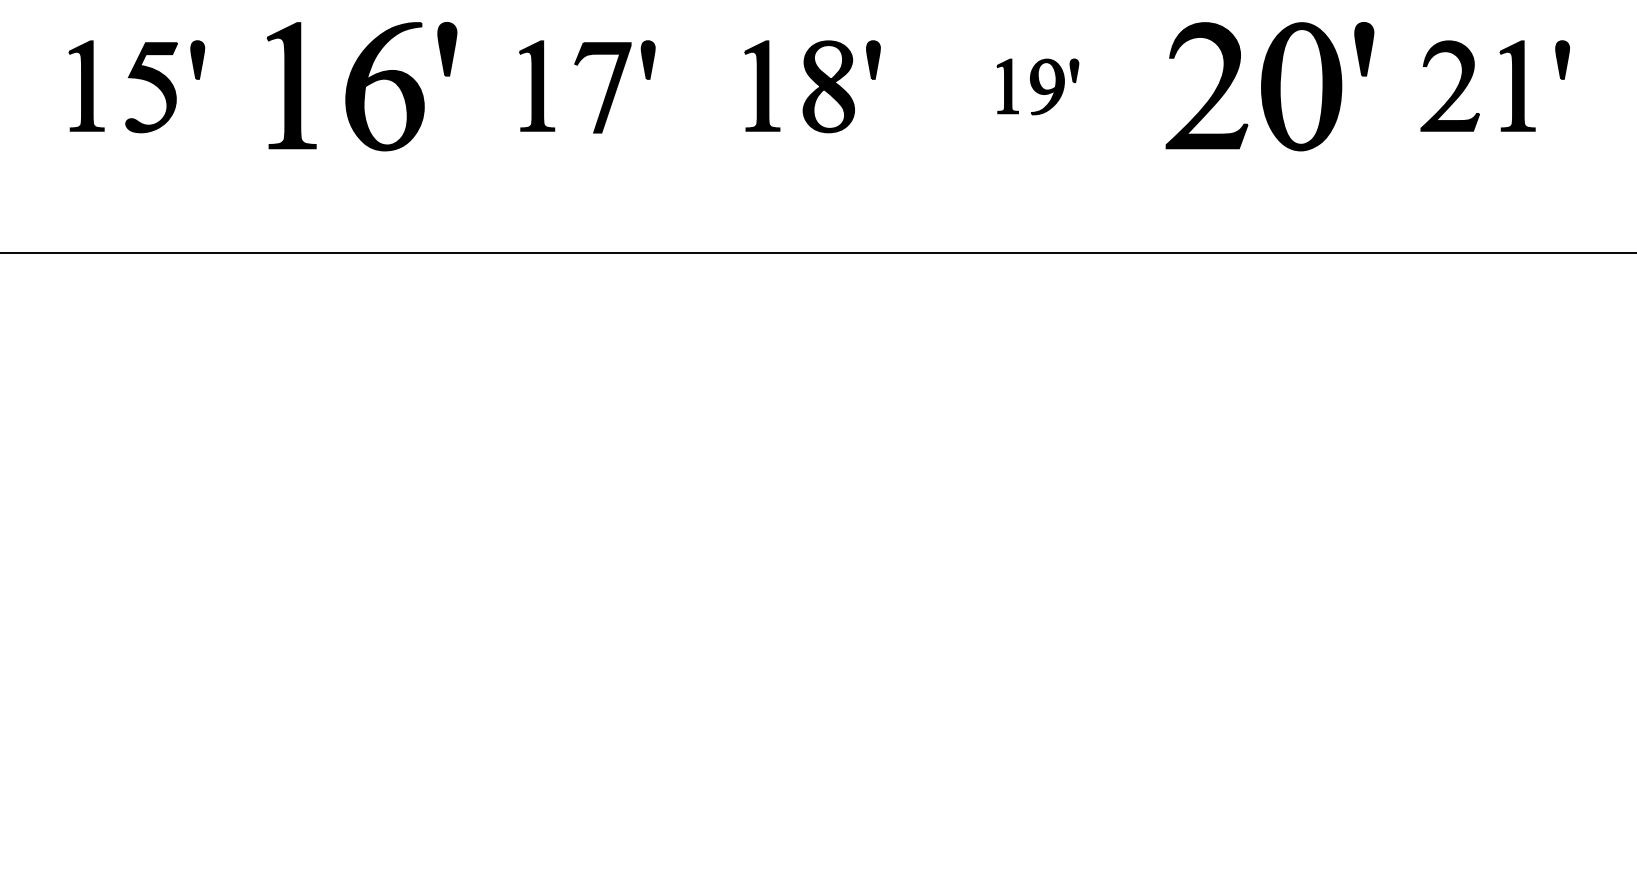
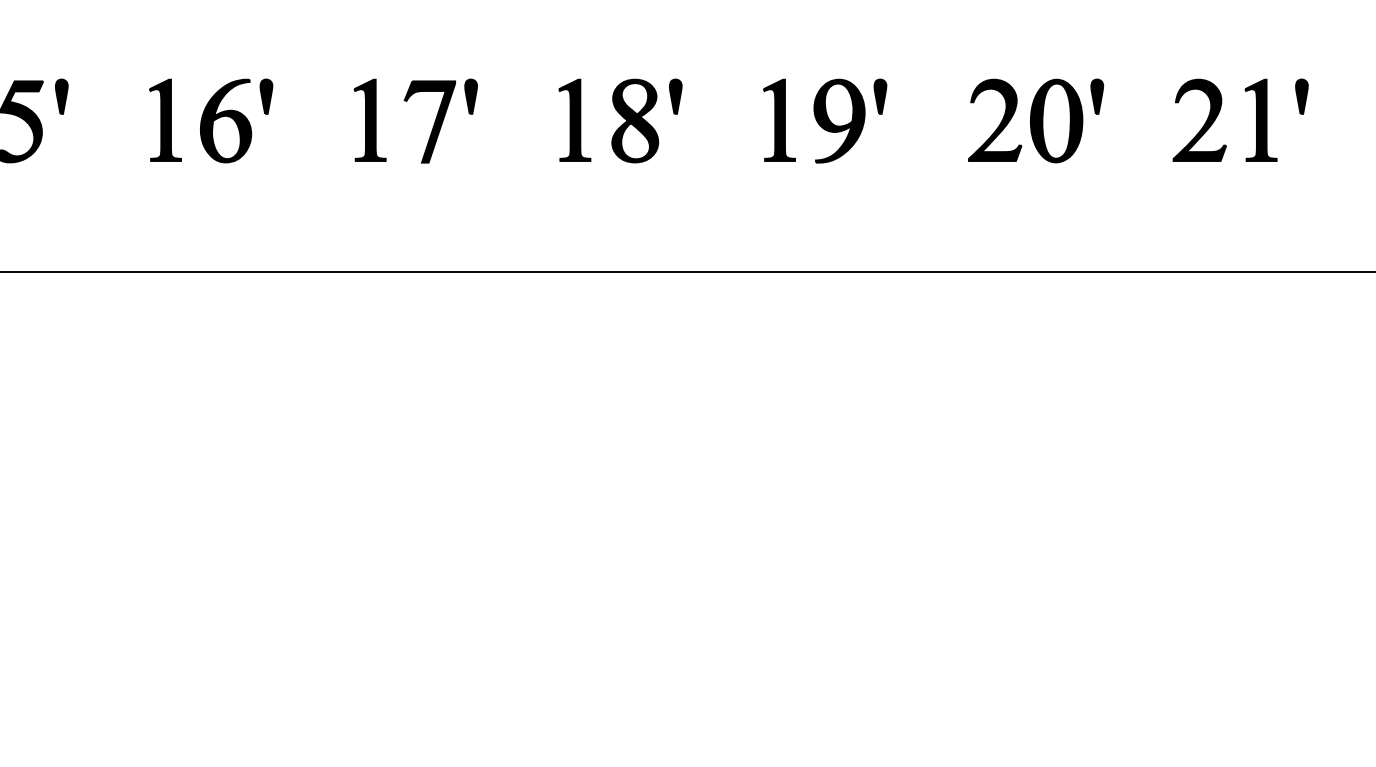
part: (361, 86) -> (210, 120), size x0.71
part: (1037, 86) -> (824, 120), size x1.67
part: (1269, 86) -> (1035, 120), size x0.71

